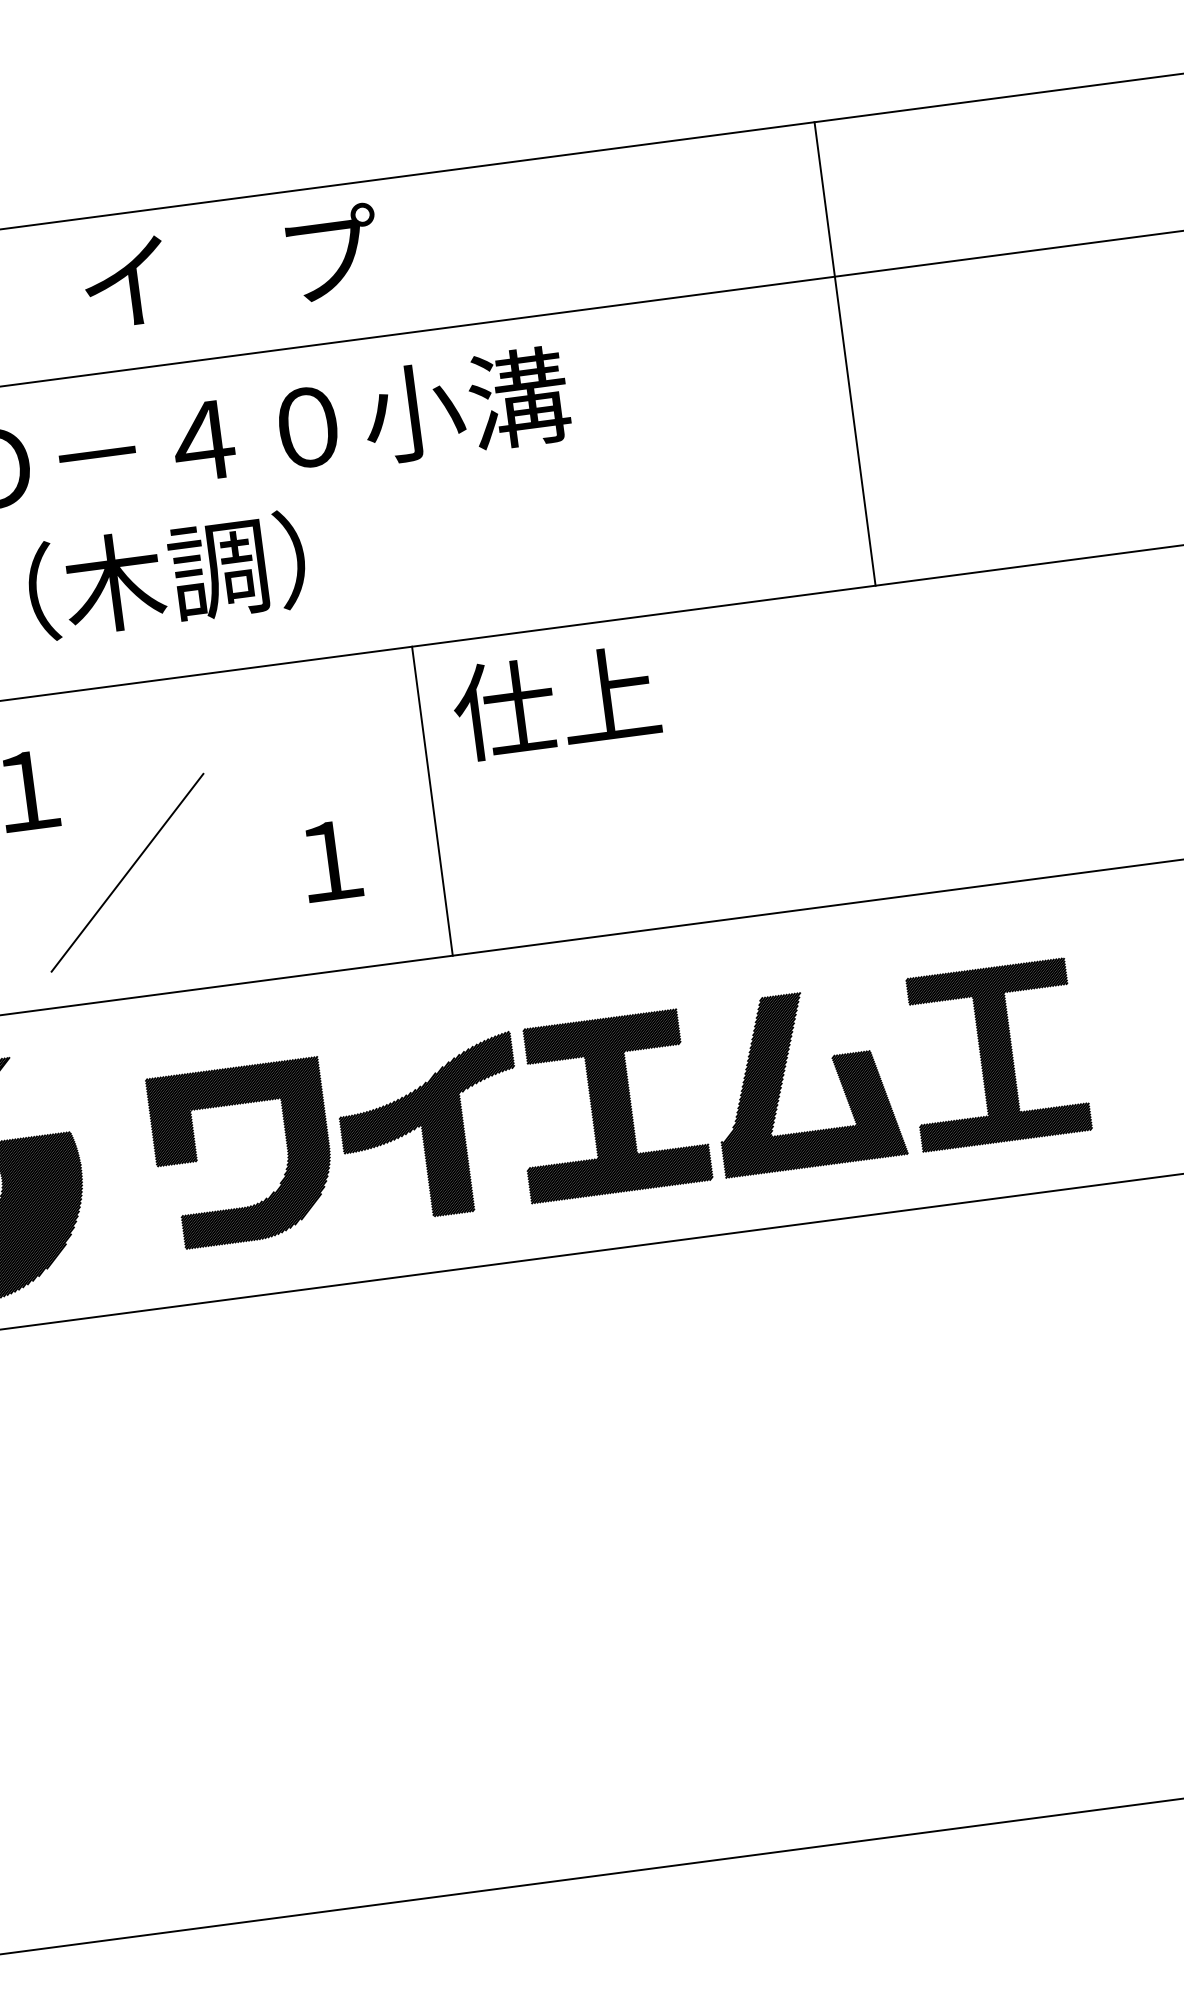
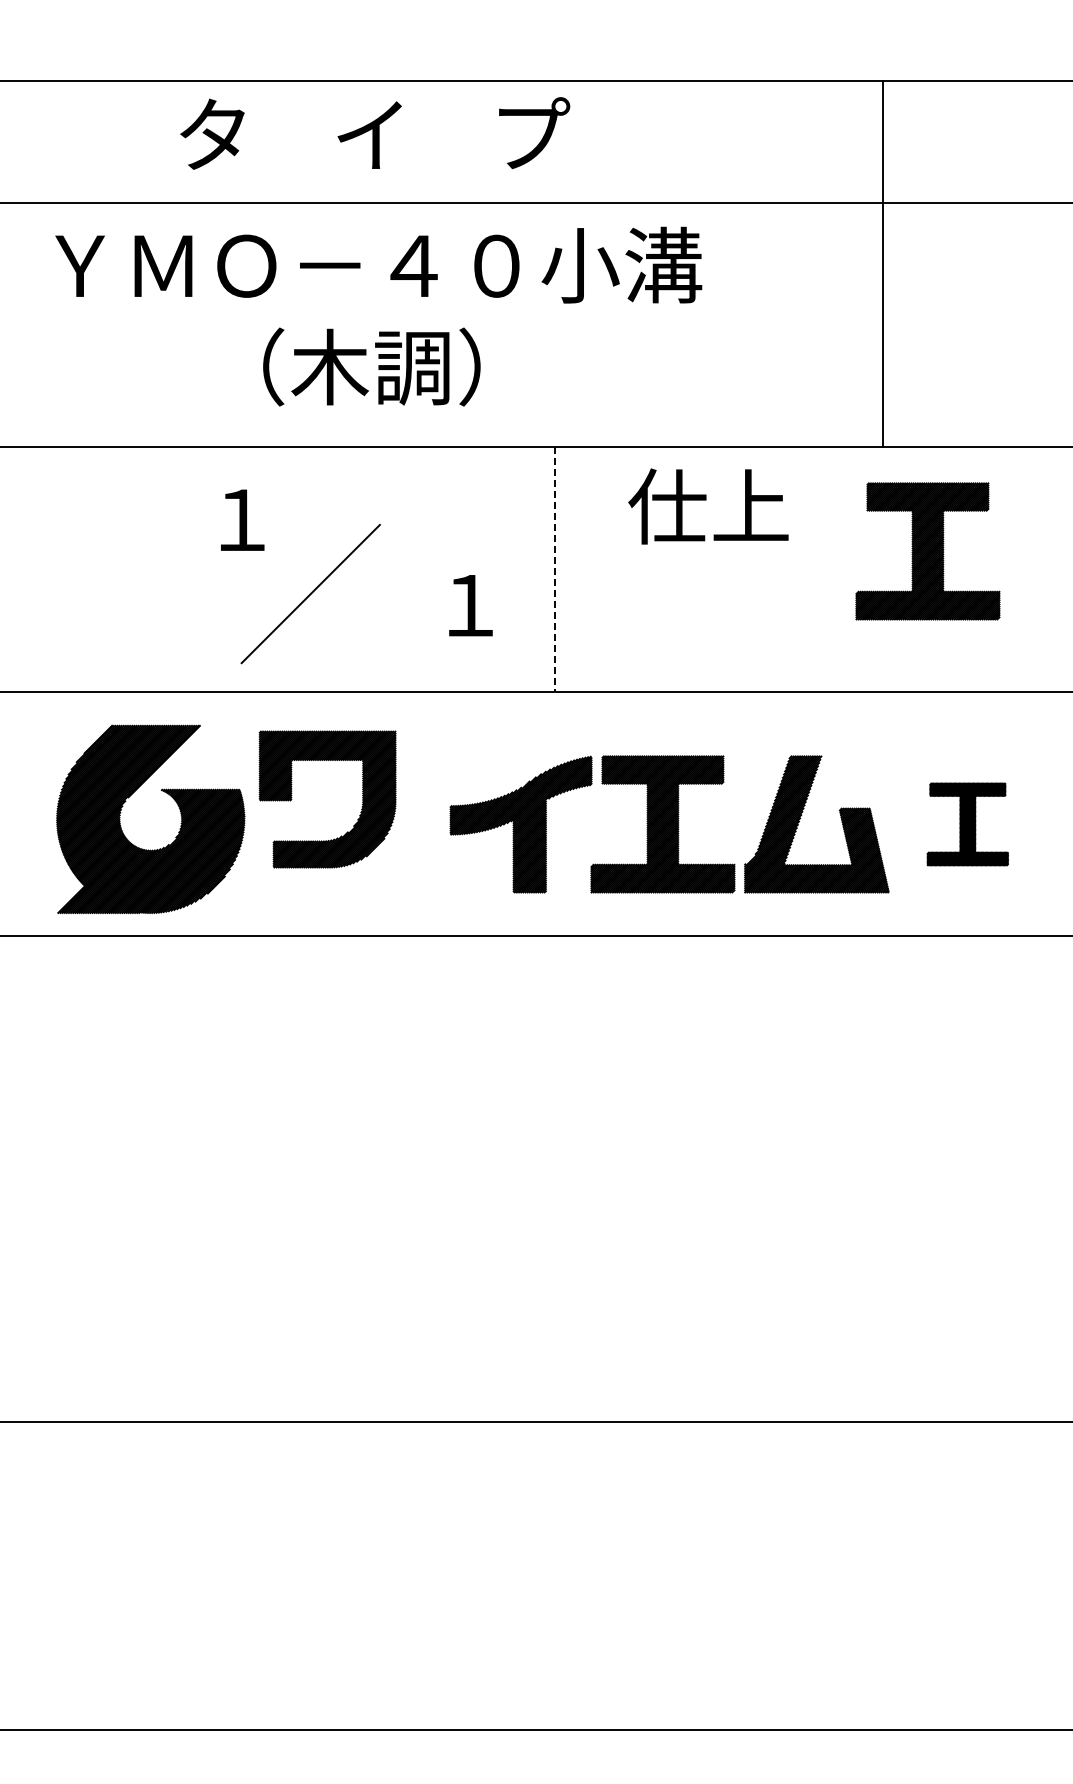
line: (844, 353) -> (882, 263), moved
text: (556, 702) -> (708, 506), moved
part: (900, 716) -> (927, 551), added
line: (432, 802) -> (555, 570), solid -> dashed
part: (996, 1054) -> (967, 824), size x0.6
part: (286, 1157) -> (361, 806), moved

